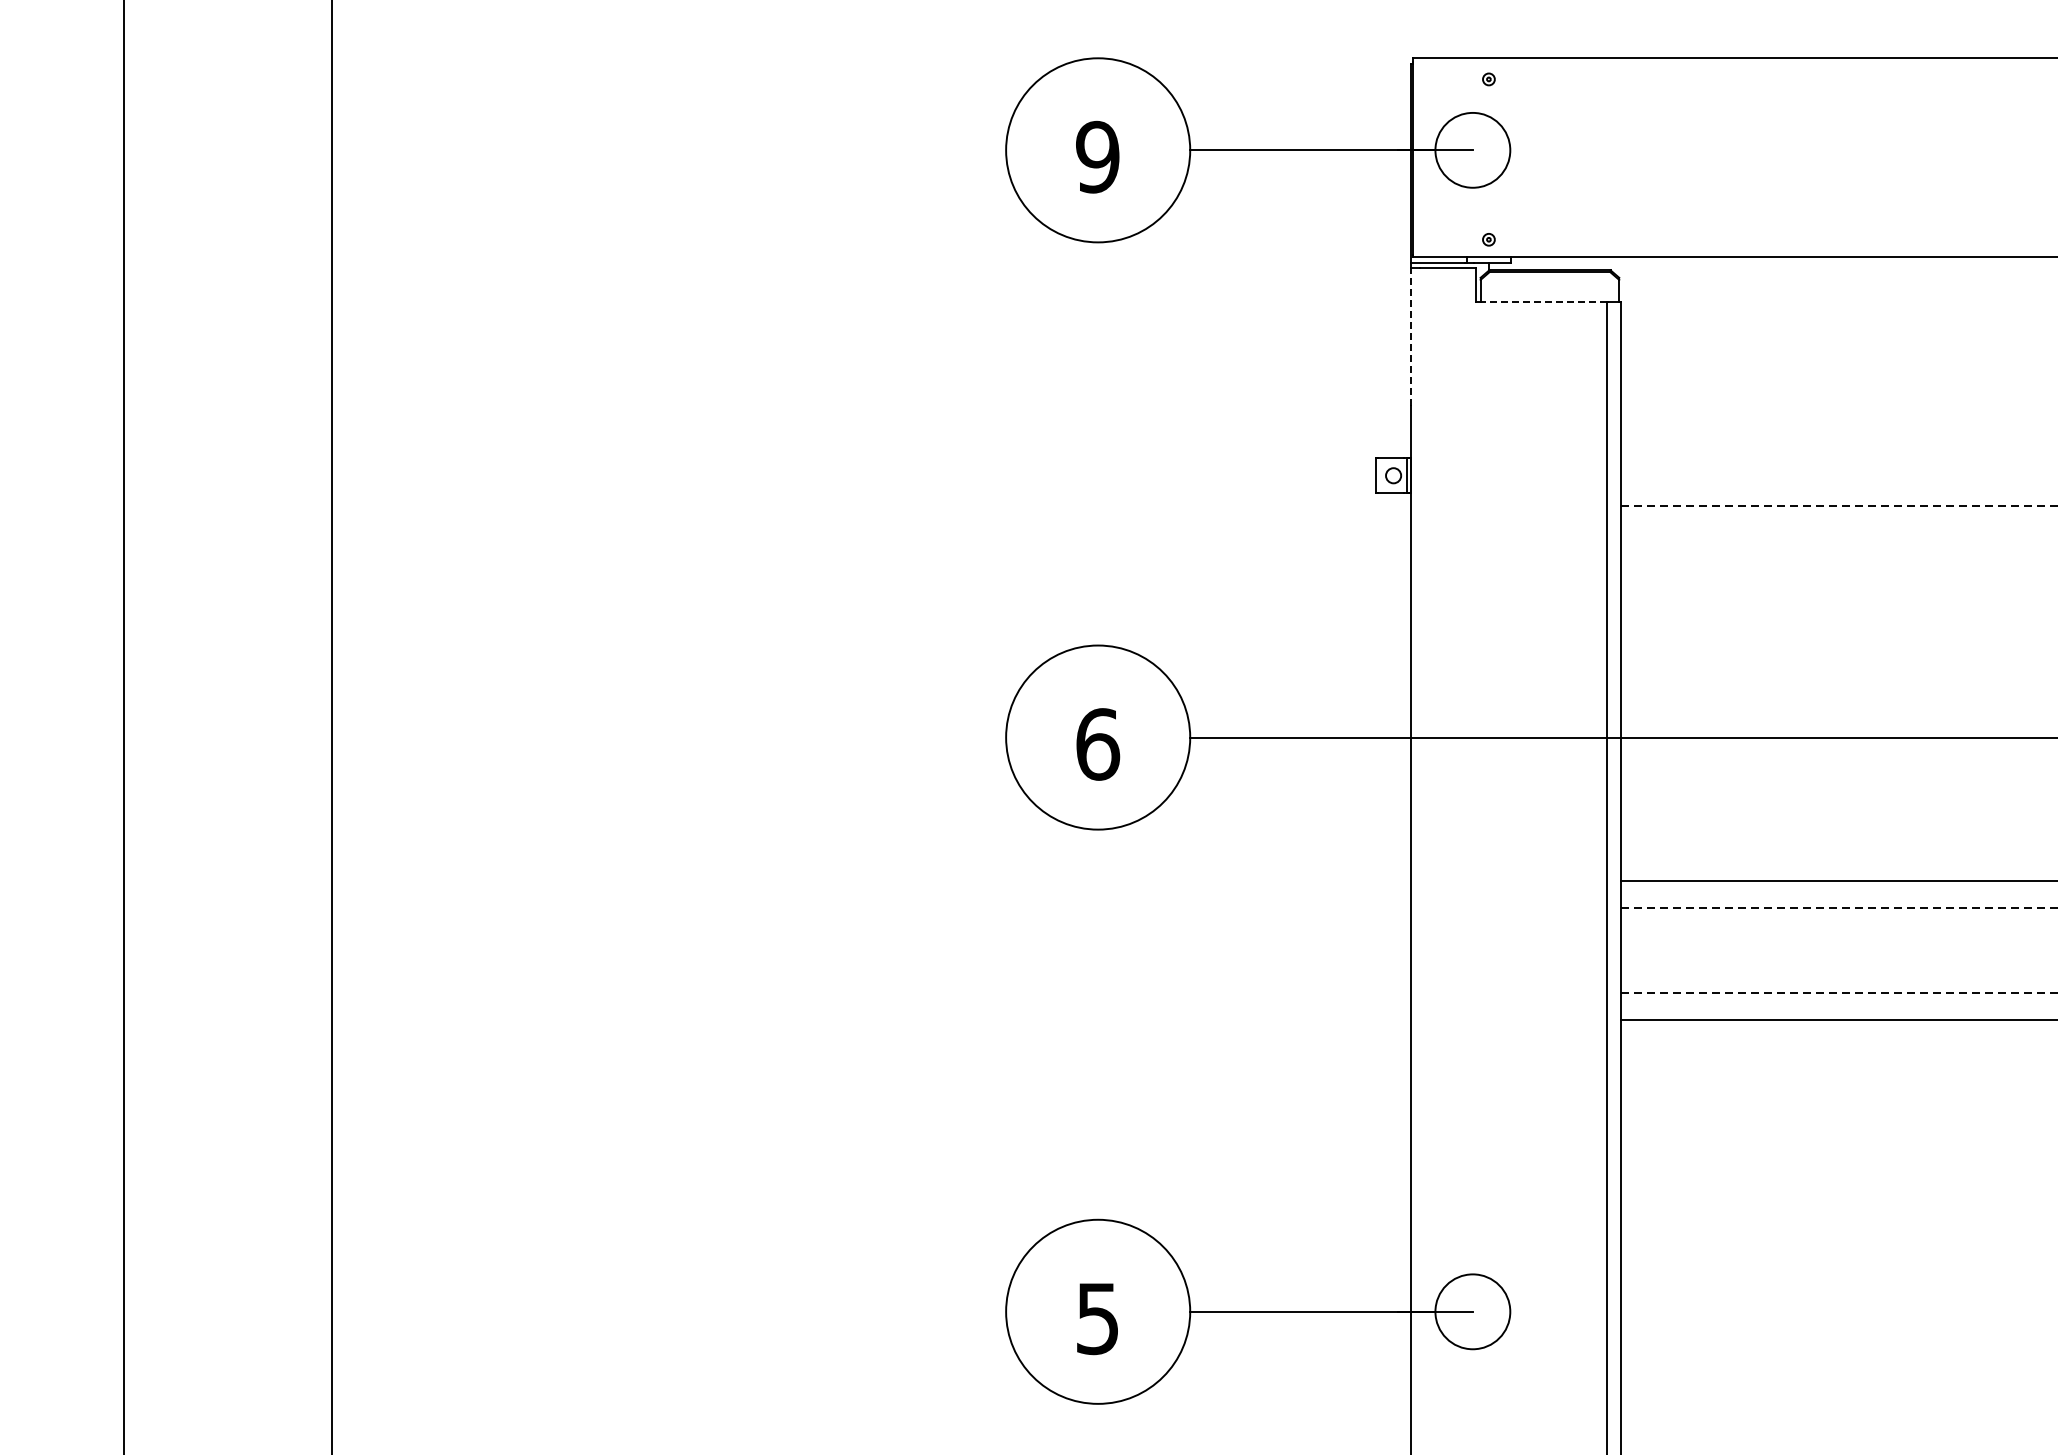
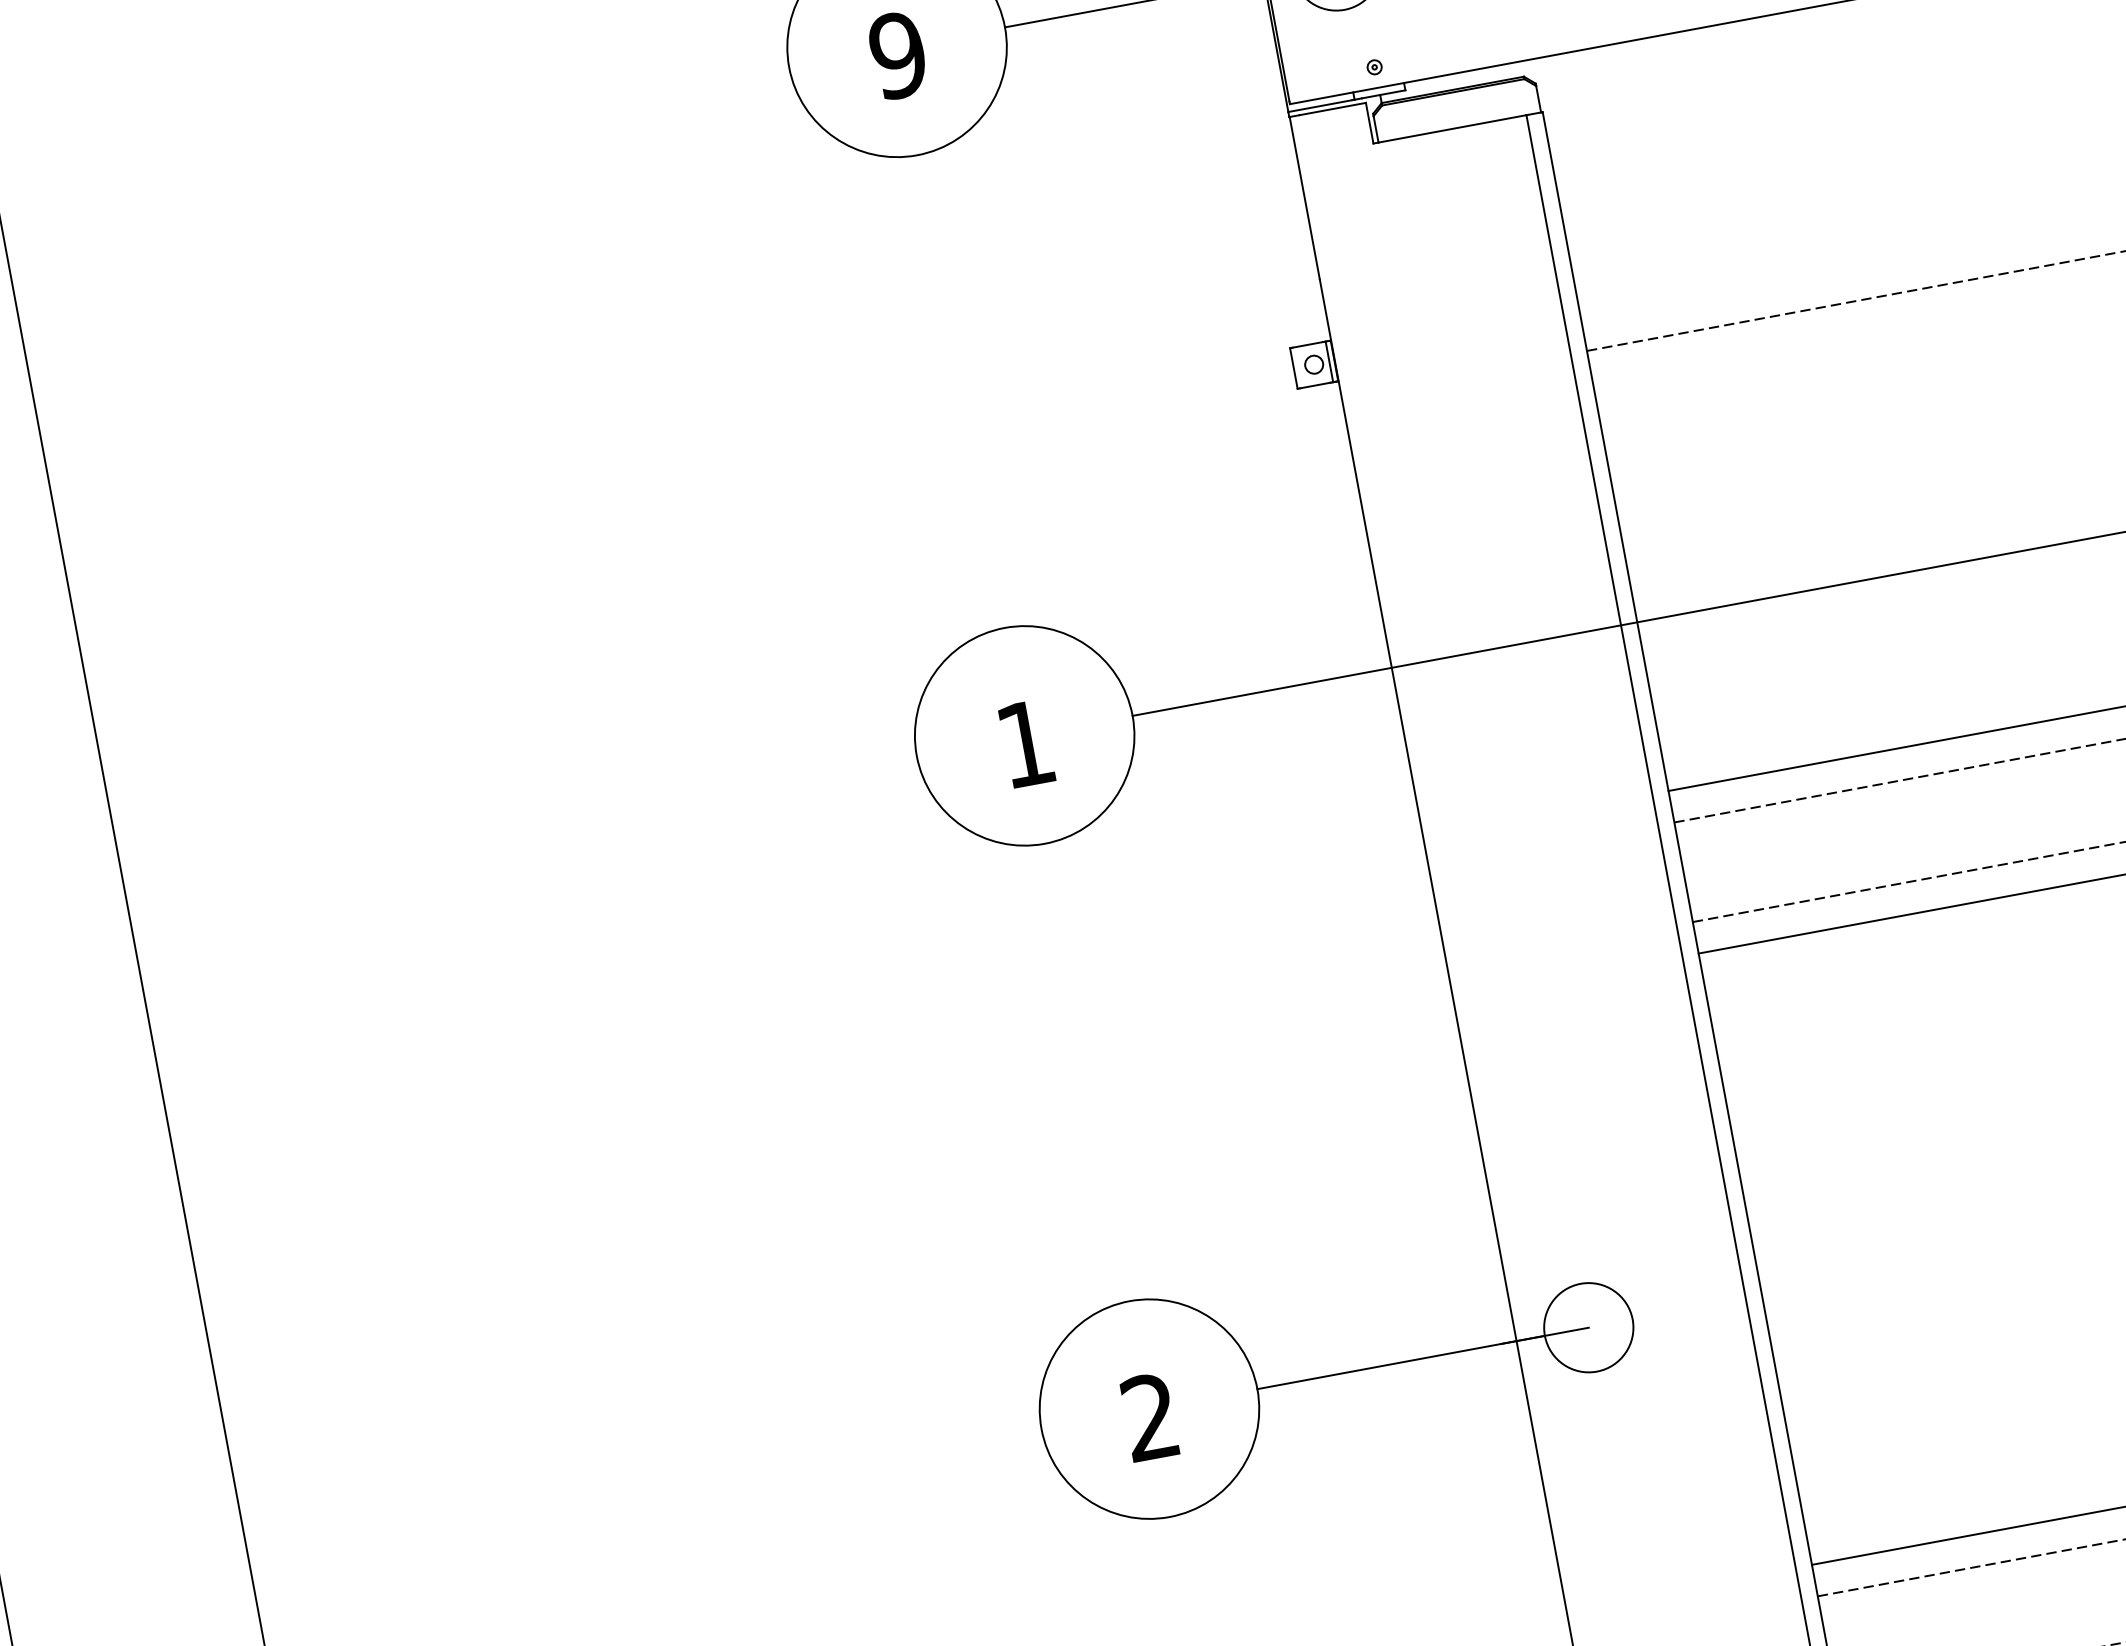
line: (1543, 302) -> (1452, 129), dashed -> solid
line: (1411, 336) -> (1304, 197), dashed -> solid
text: (1098, 744) -> (1026, 743), 6 -> 1
text: (1096, 1318) -> (1148, 1417), 5 -> 2

